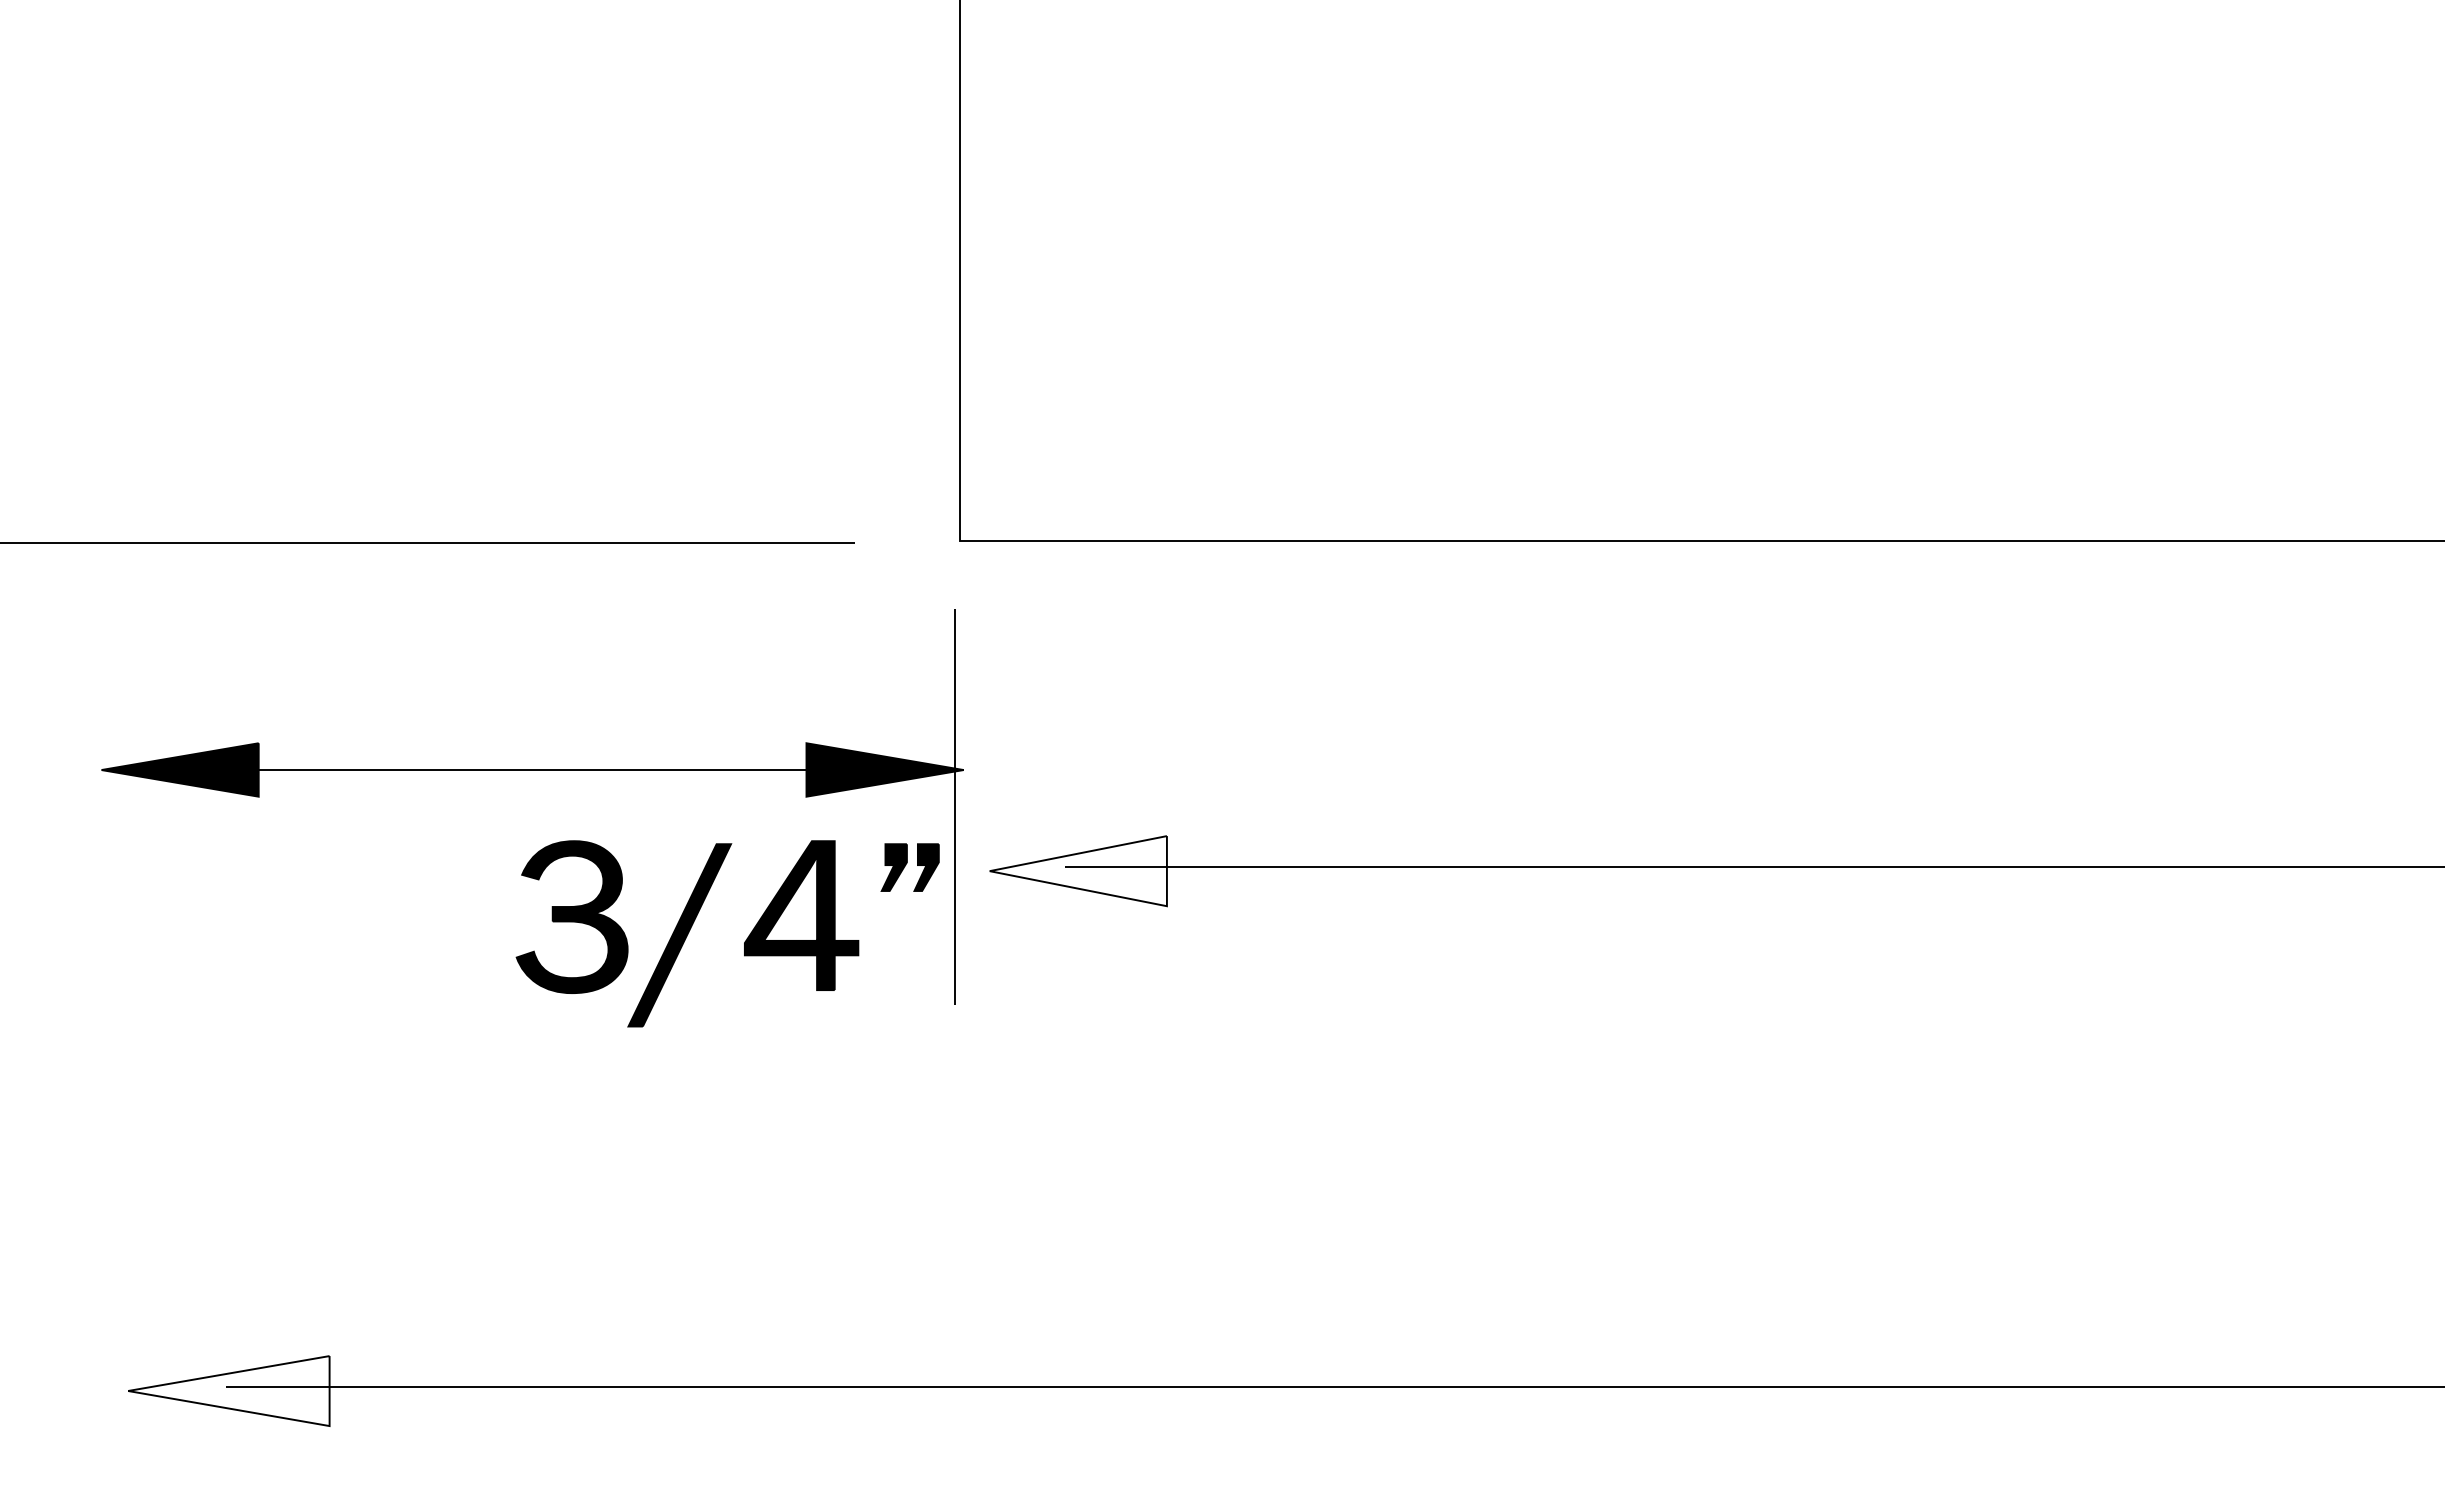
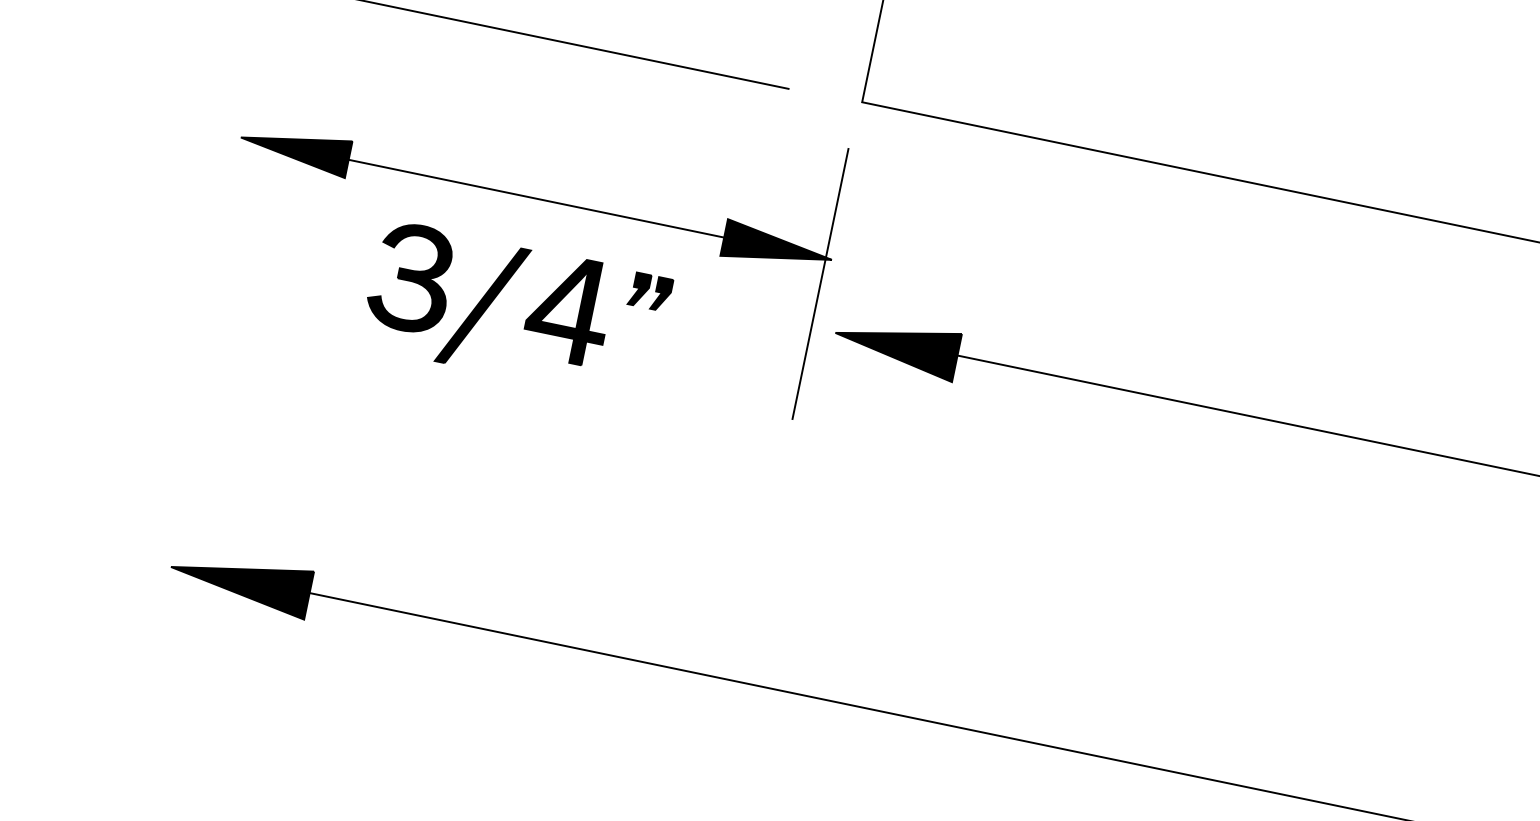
fill: (1077, 871) -> (895, 345), added
part: (744, 941) -> (526, 319), moved
fill: (228, 1391) -> (239, 581), added

